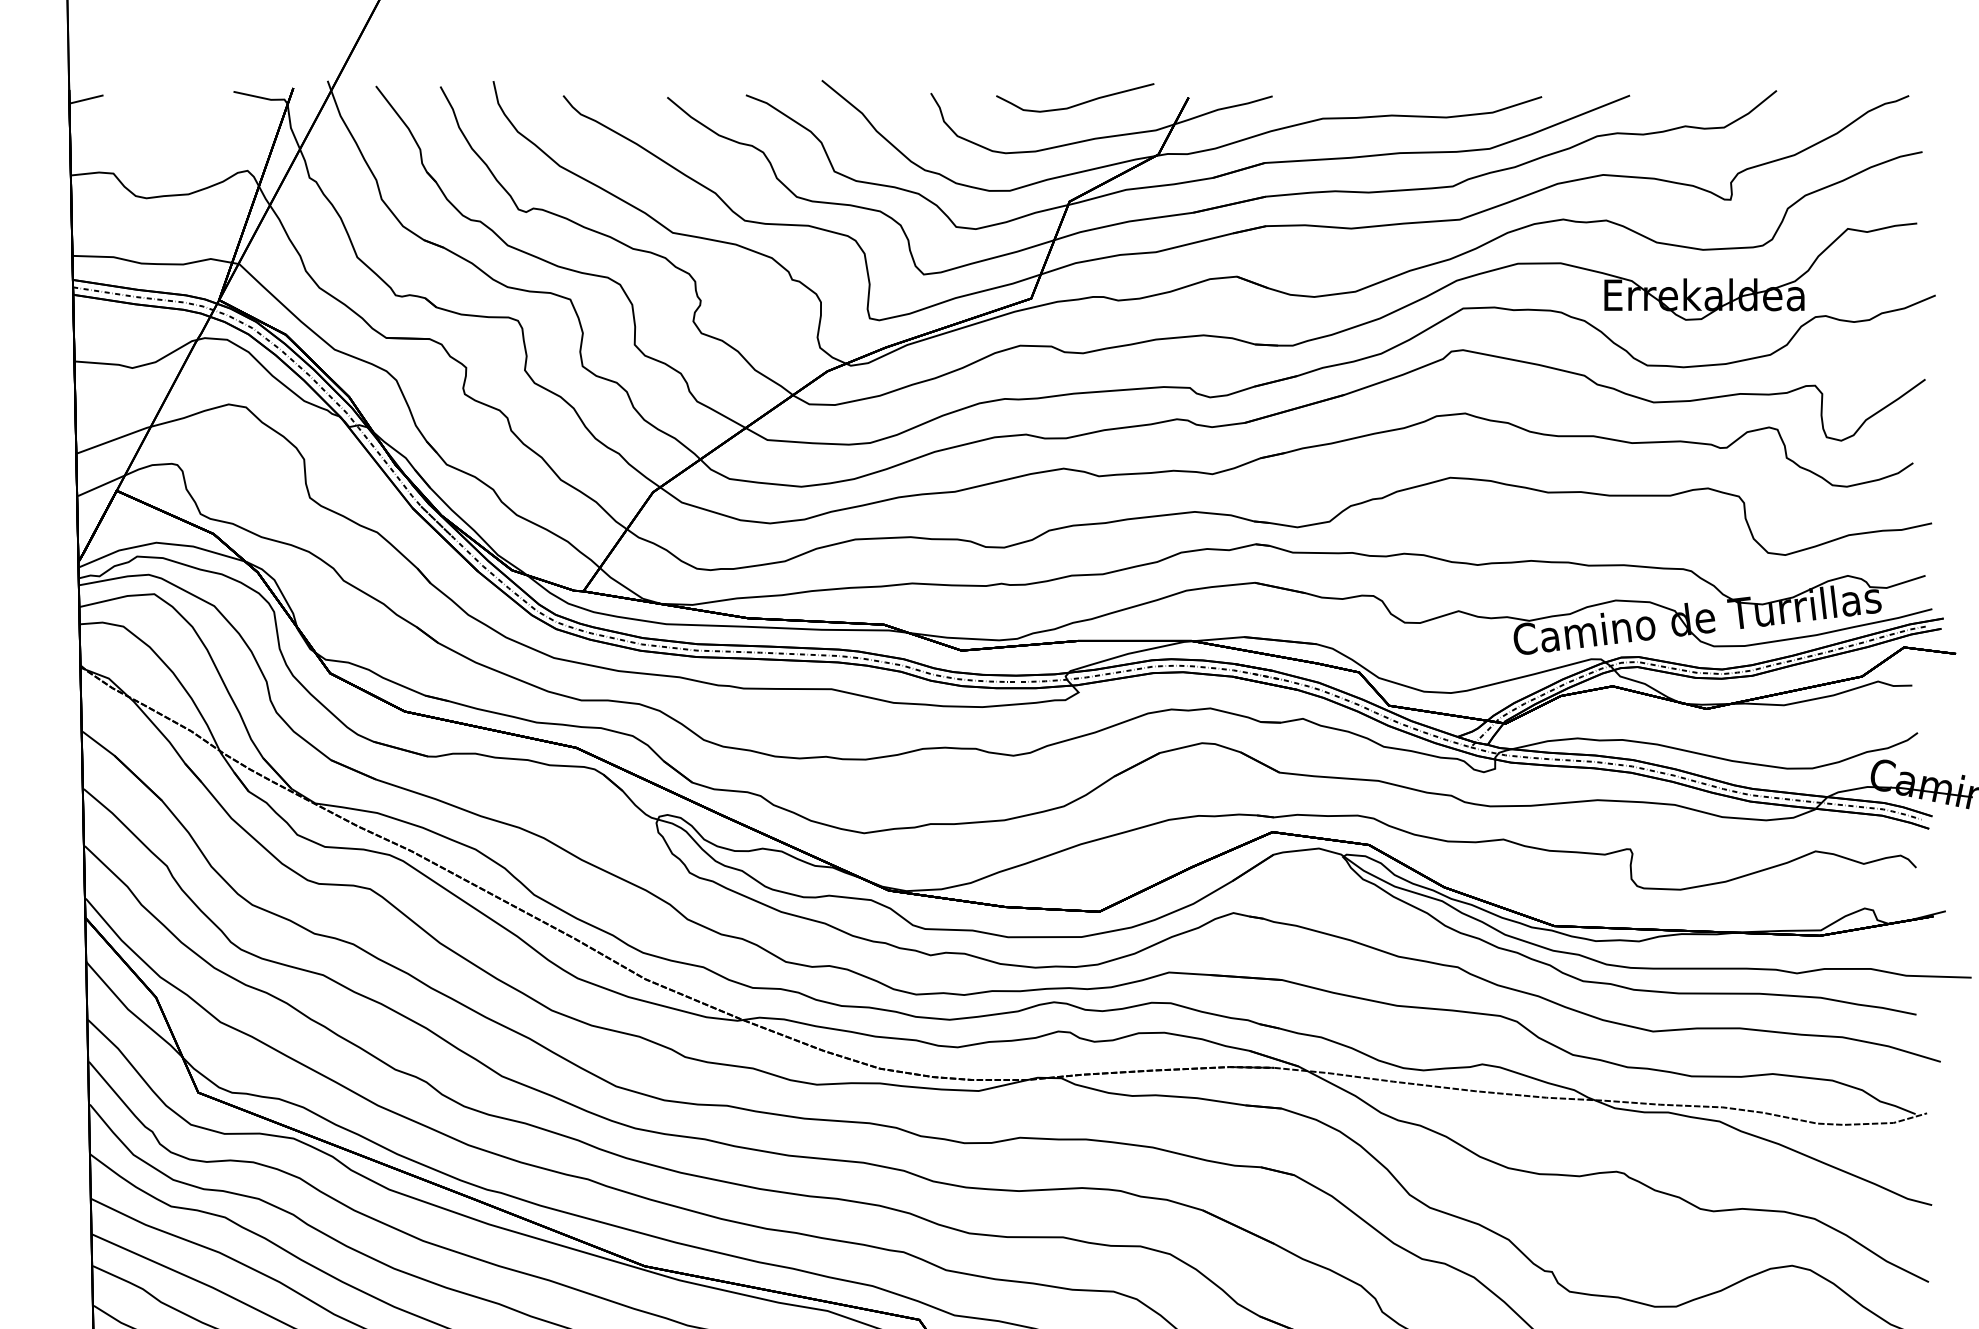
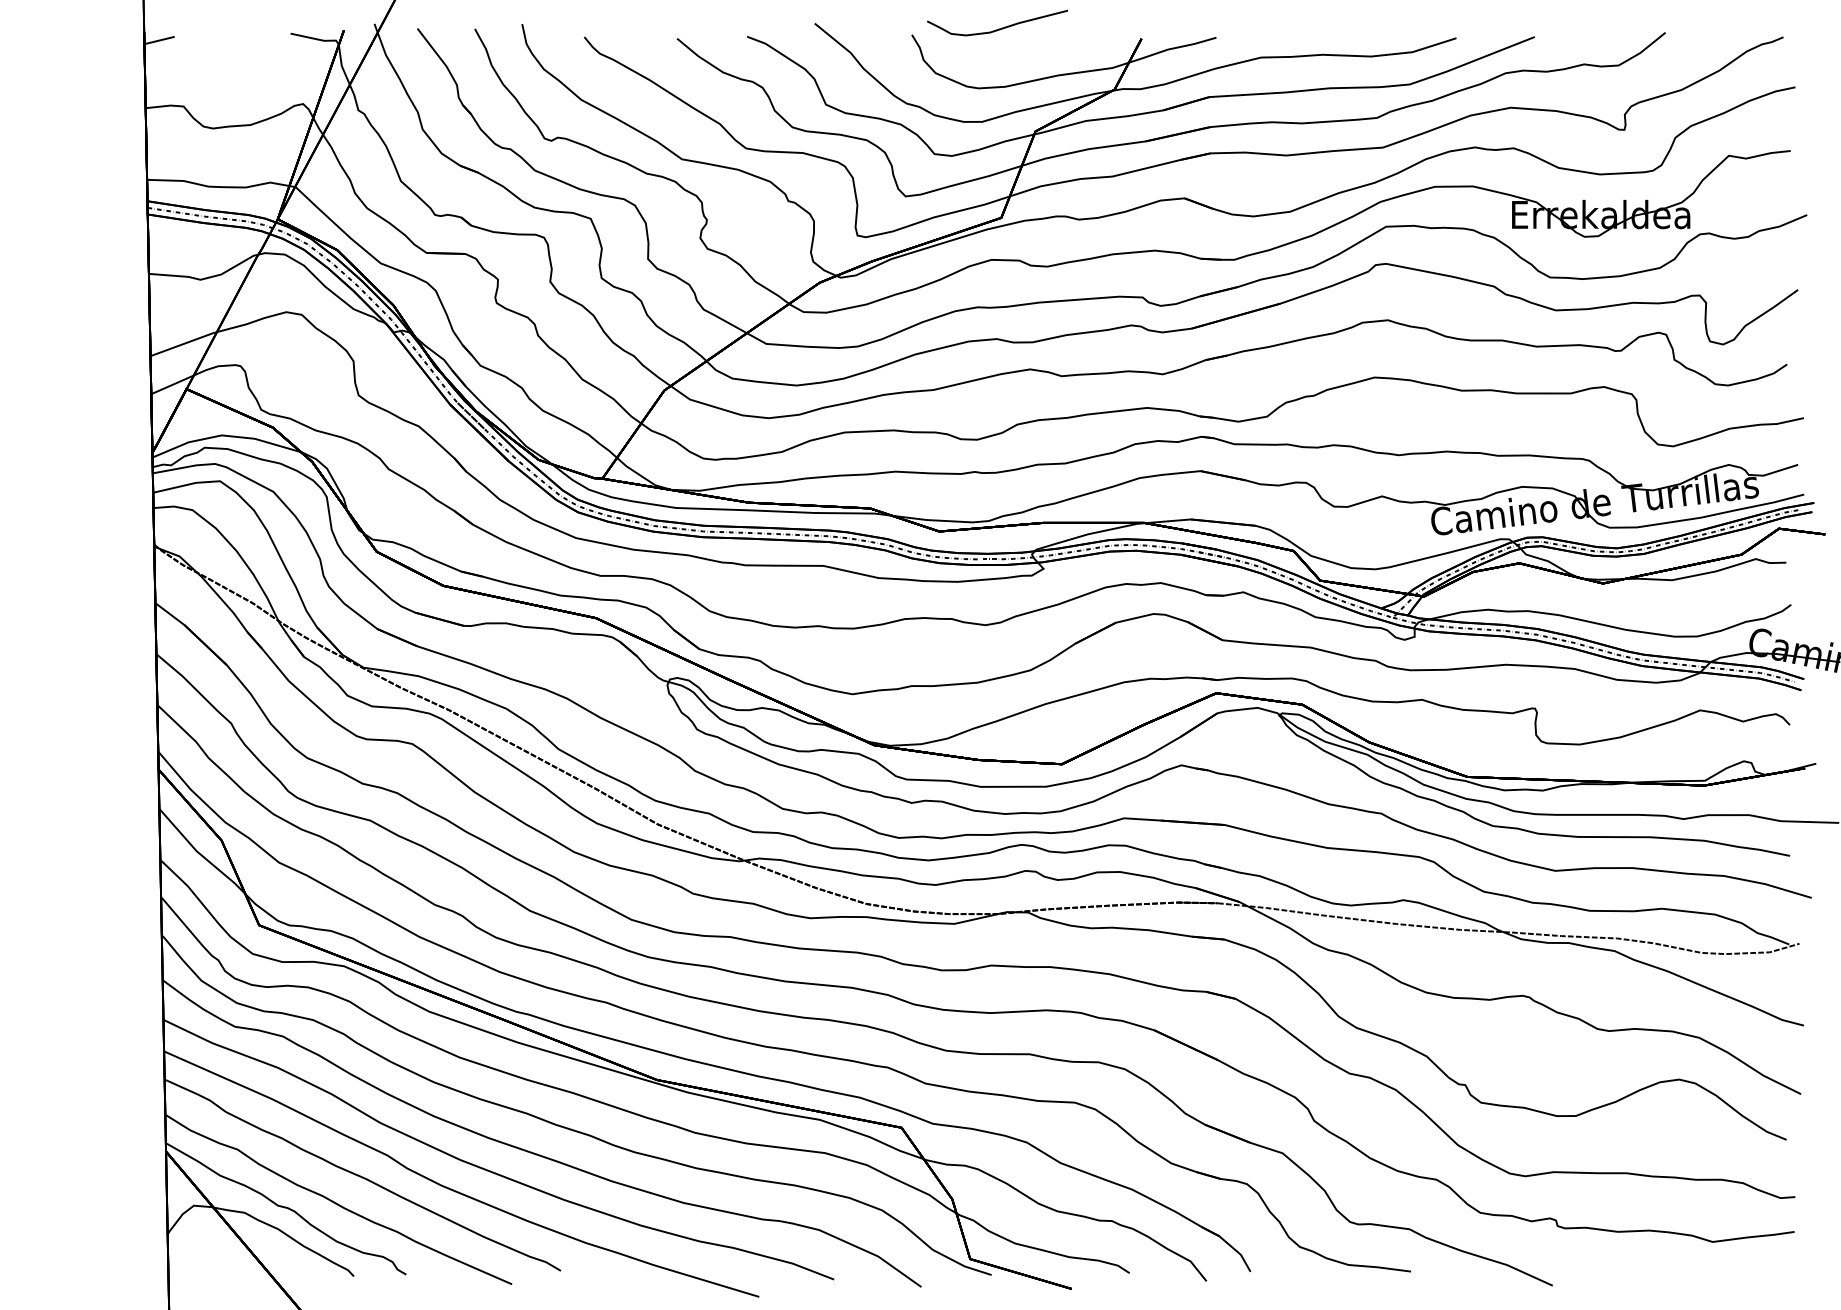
curve: (1076, 103) -> (998, 28), moved

